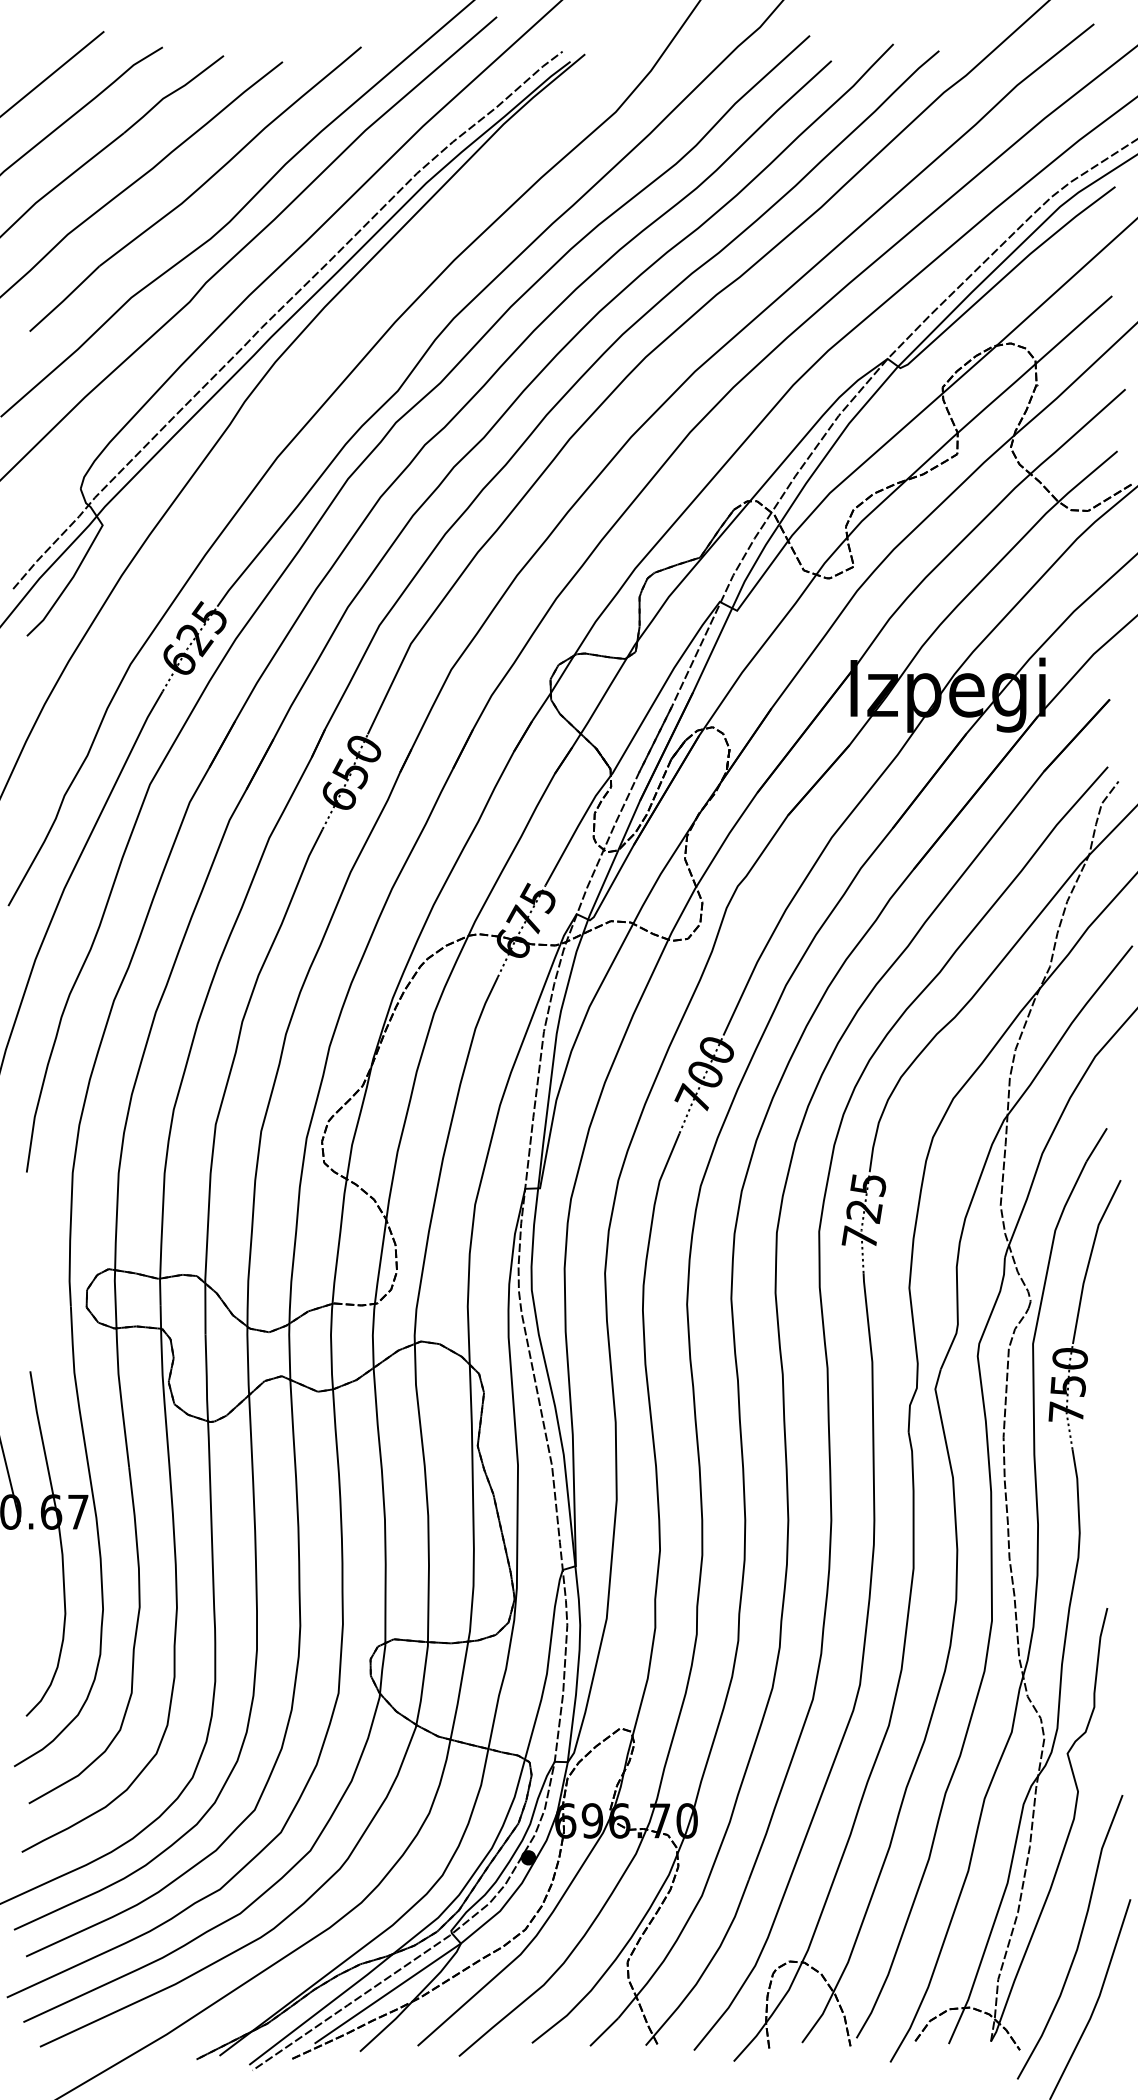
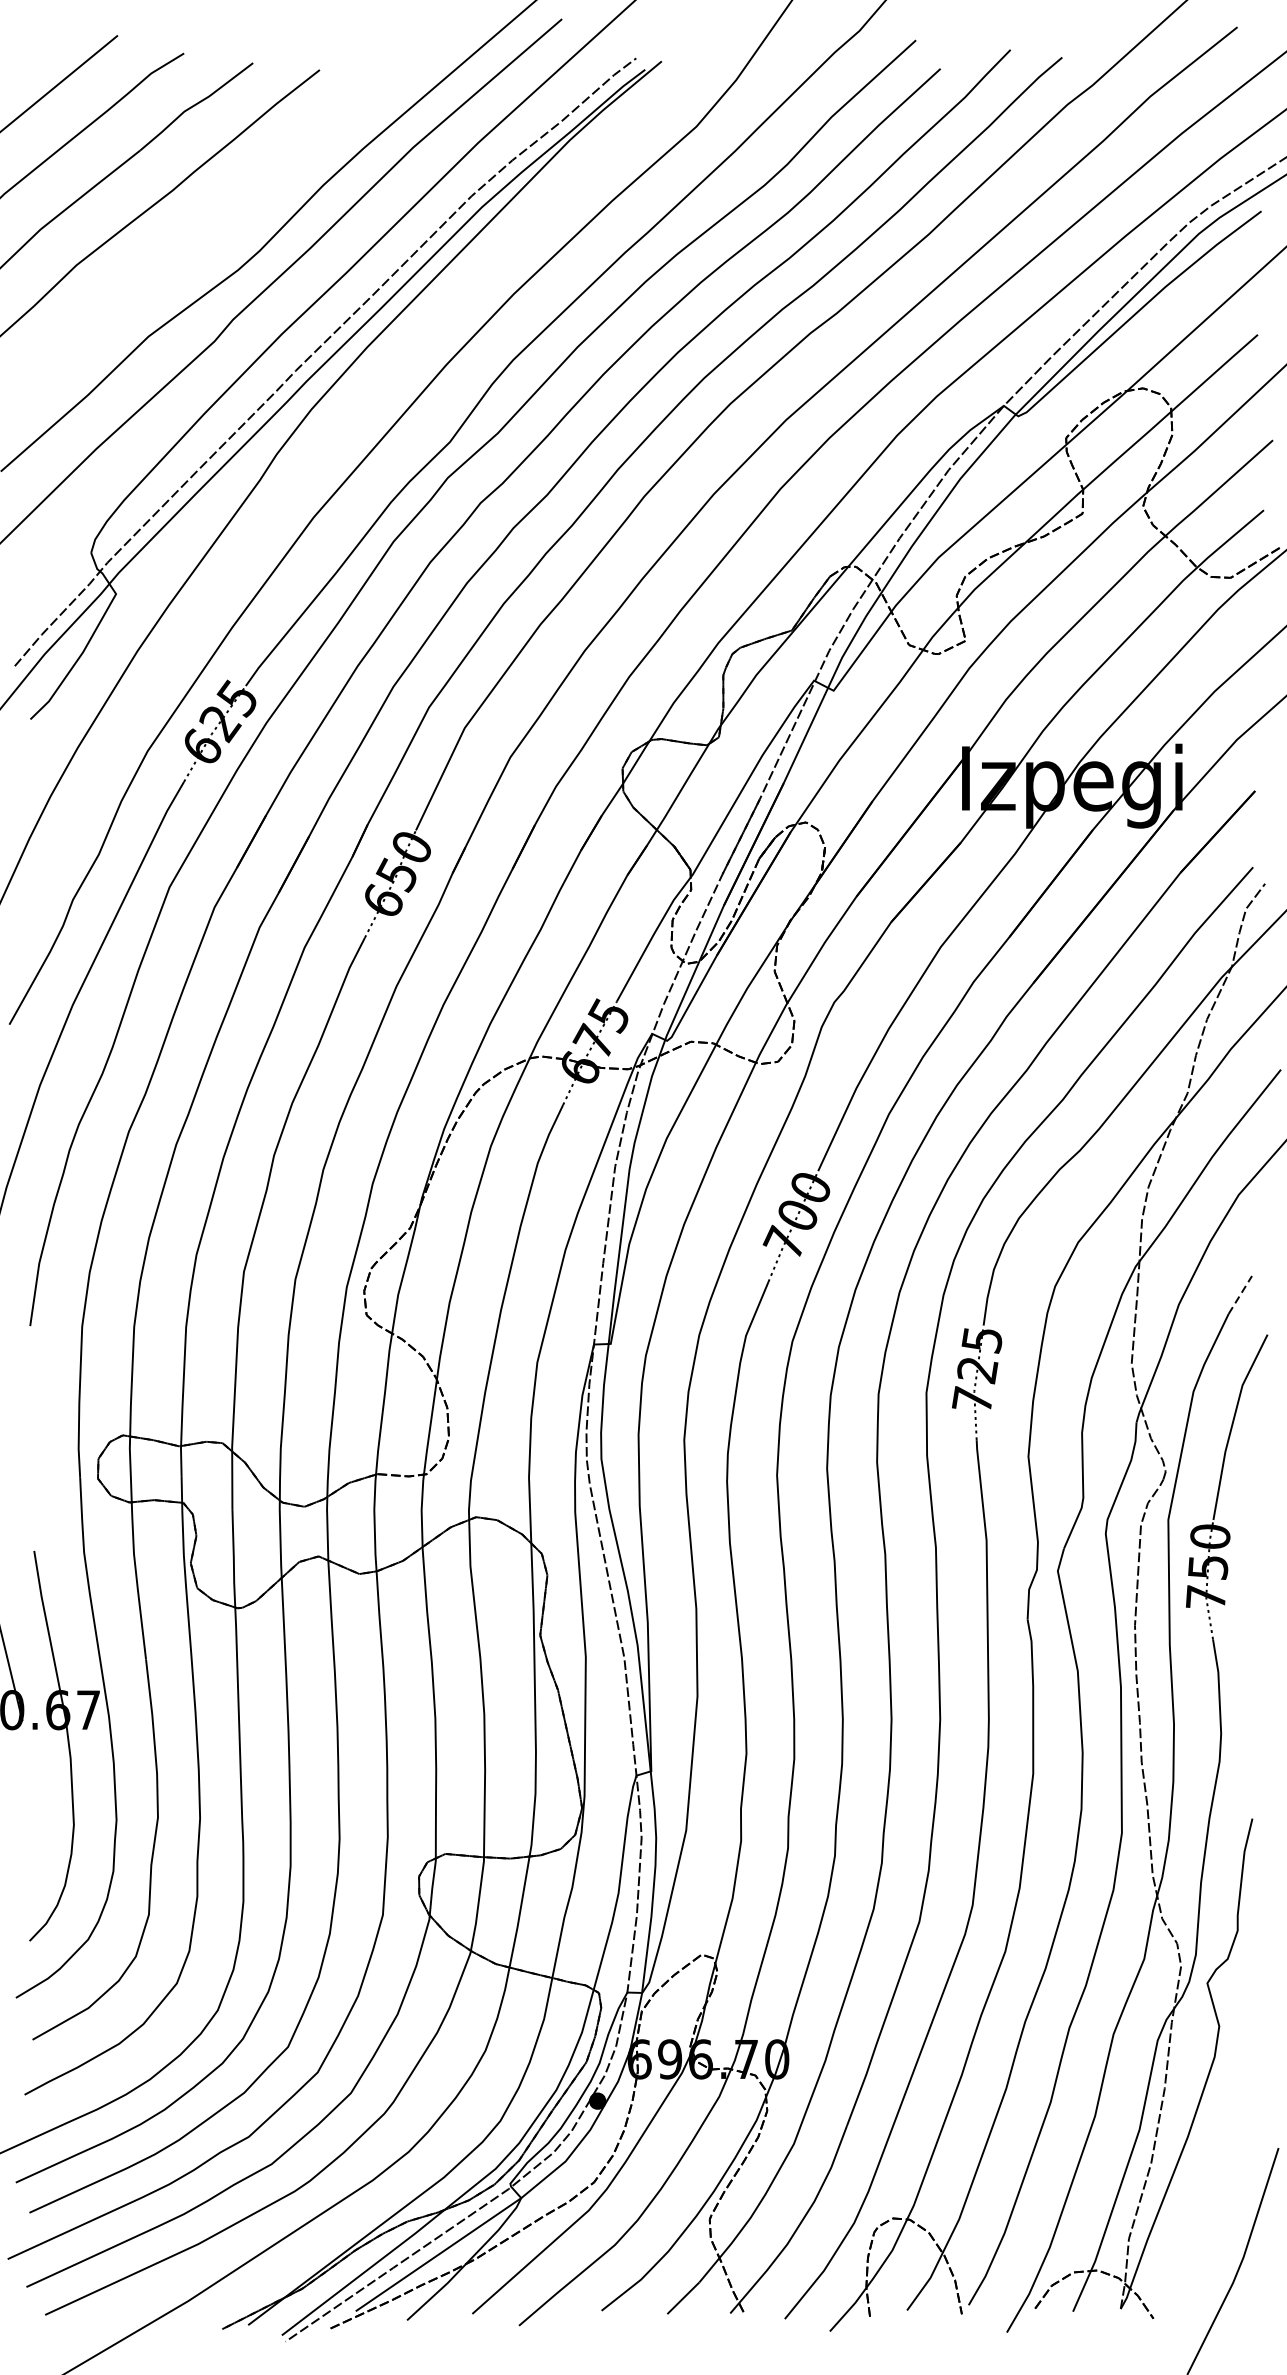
part: (195, 188) -> (221, 213), removed
line: (1096, 1145) -> (1240, 1295), solid -> dashed
curve: (1078, 1940) -> (1219, 2194), removed

